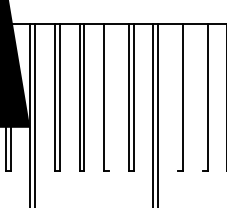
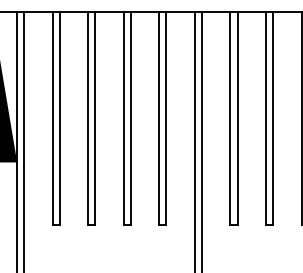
line: (109, 97) -> (131, 118), added
line: (178, 97) -> (230, 118), added
line: (202, 97) -> (265, 118), added

